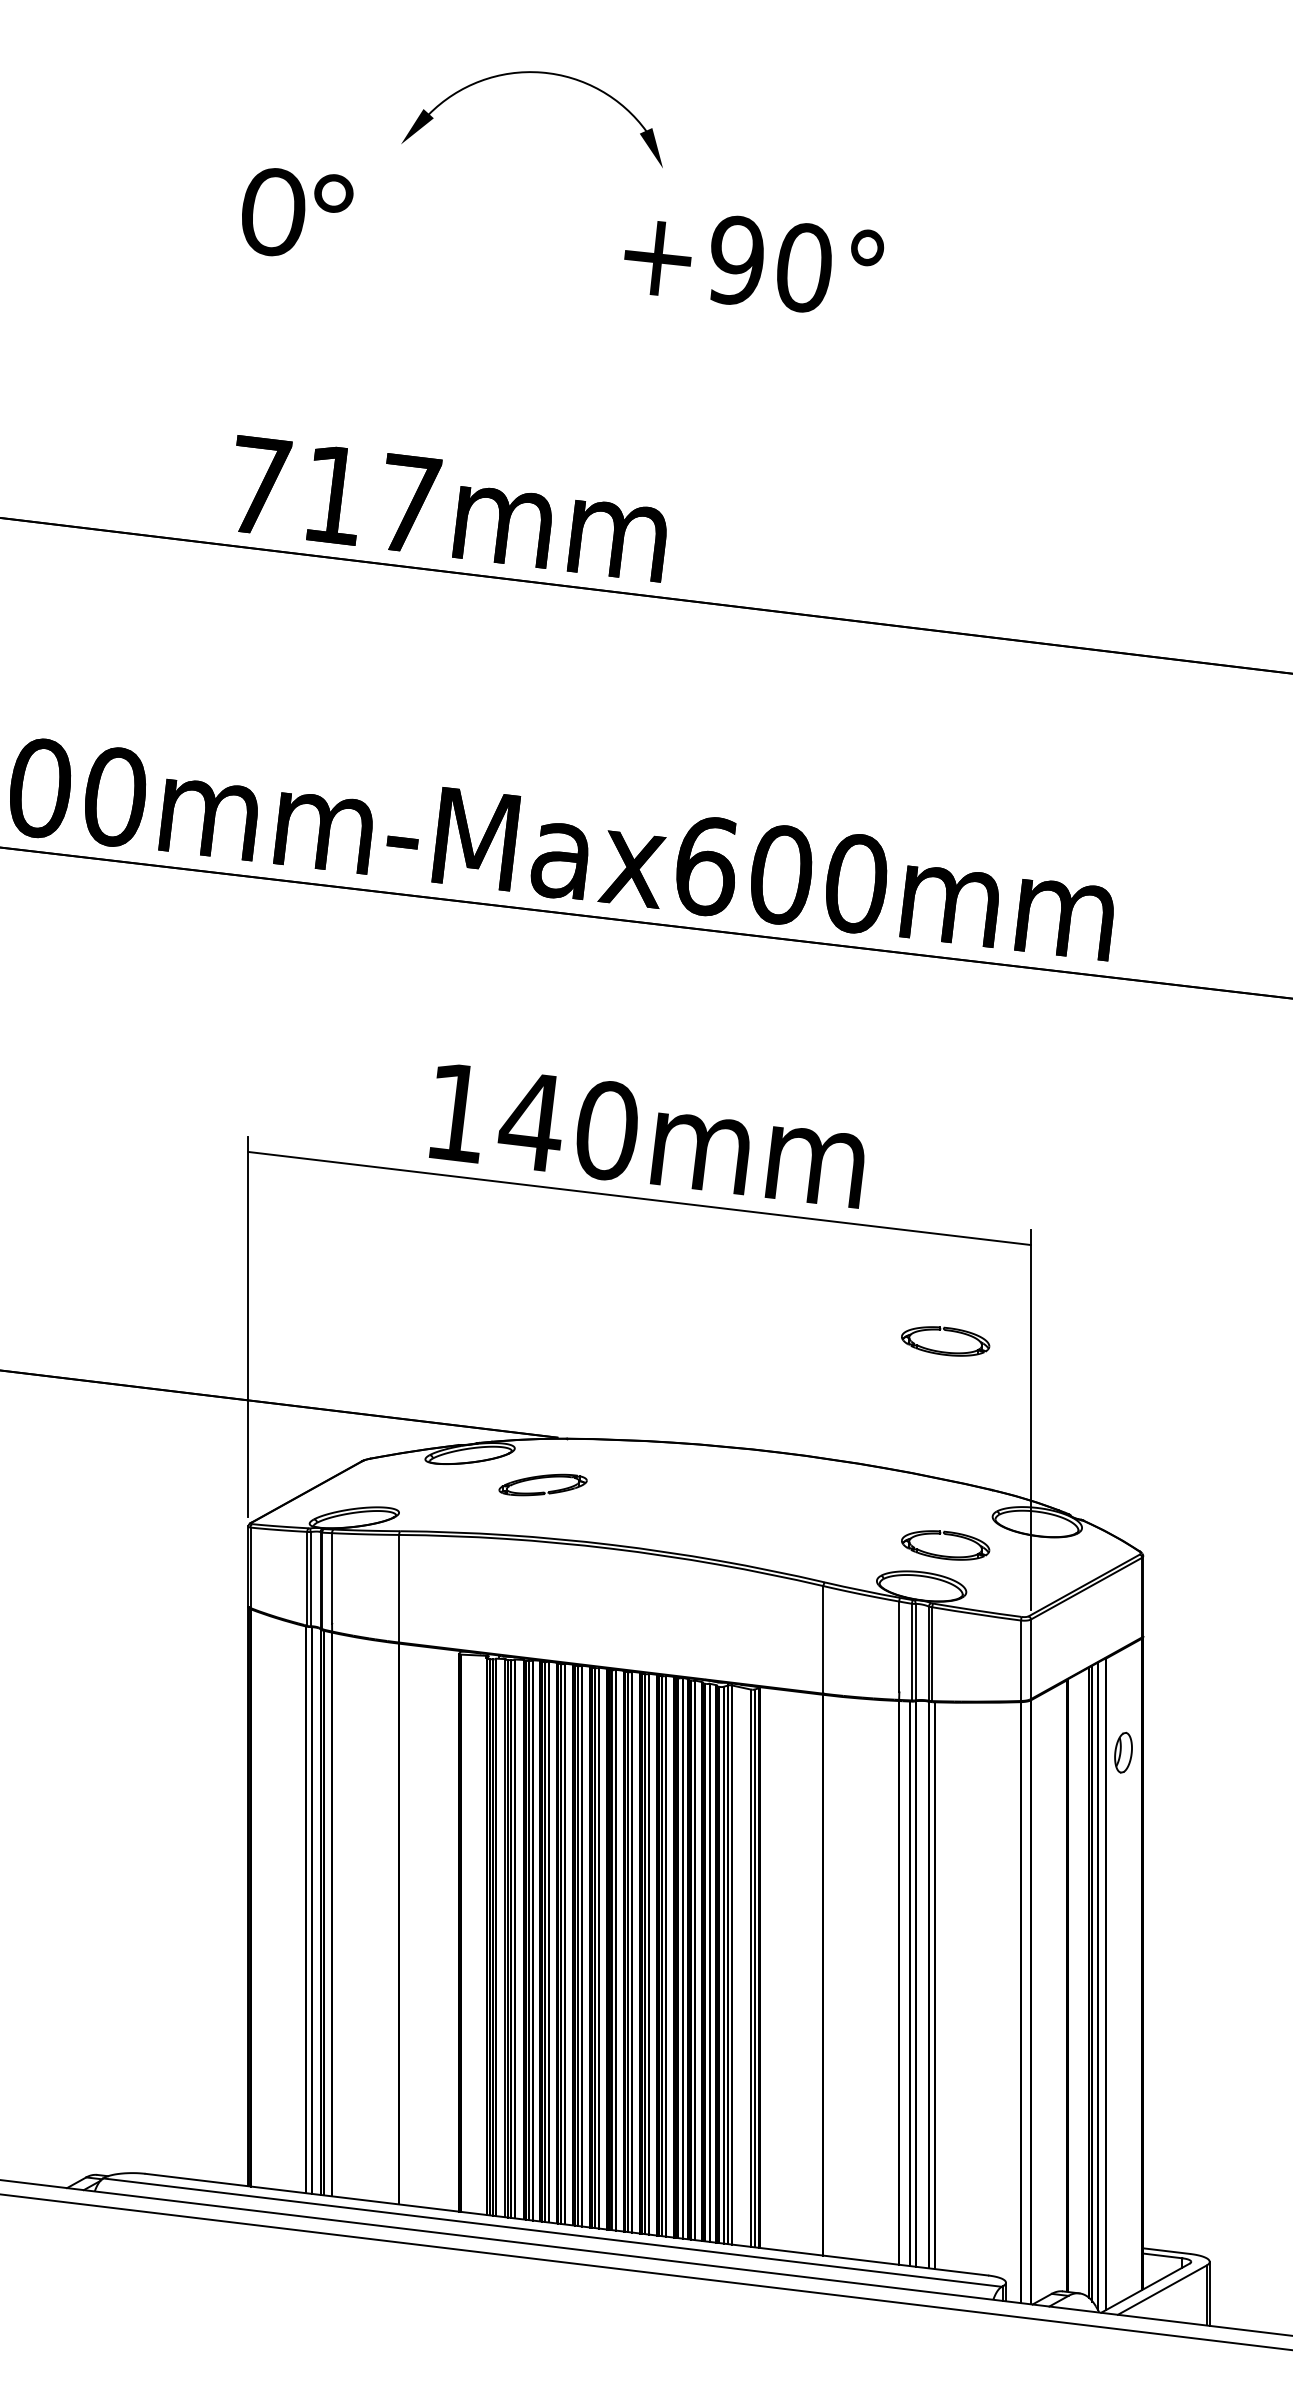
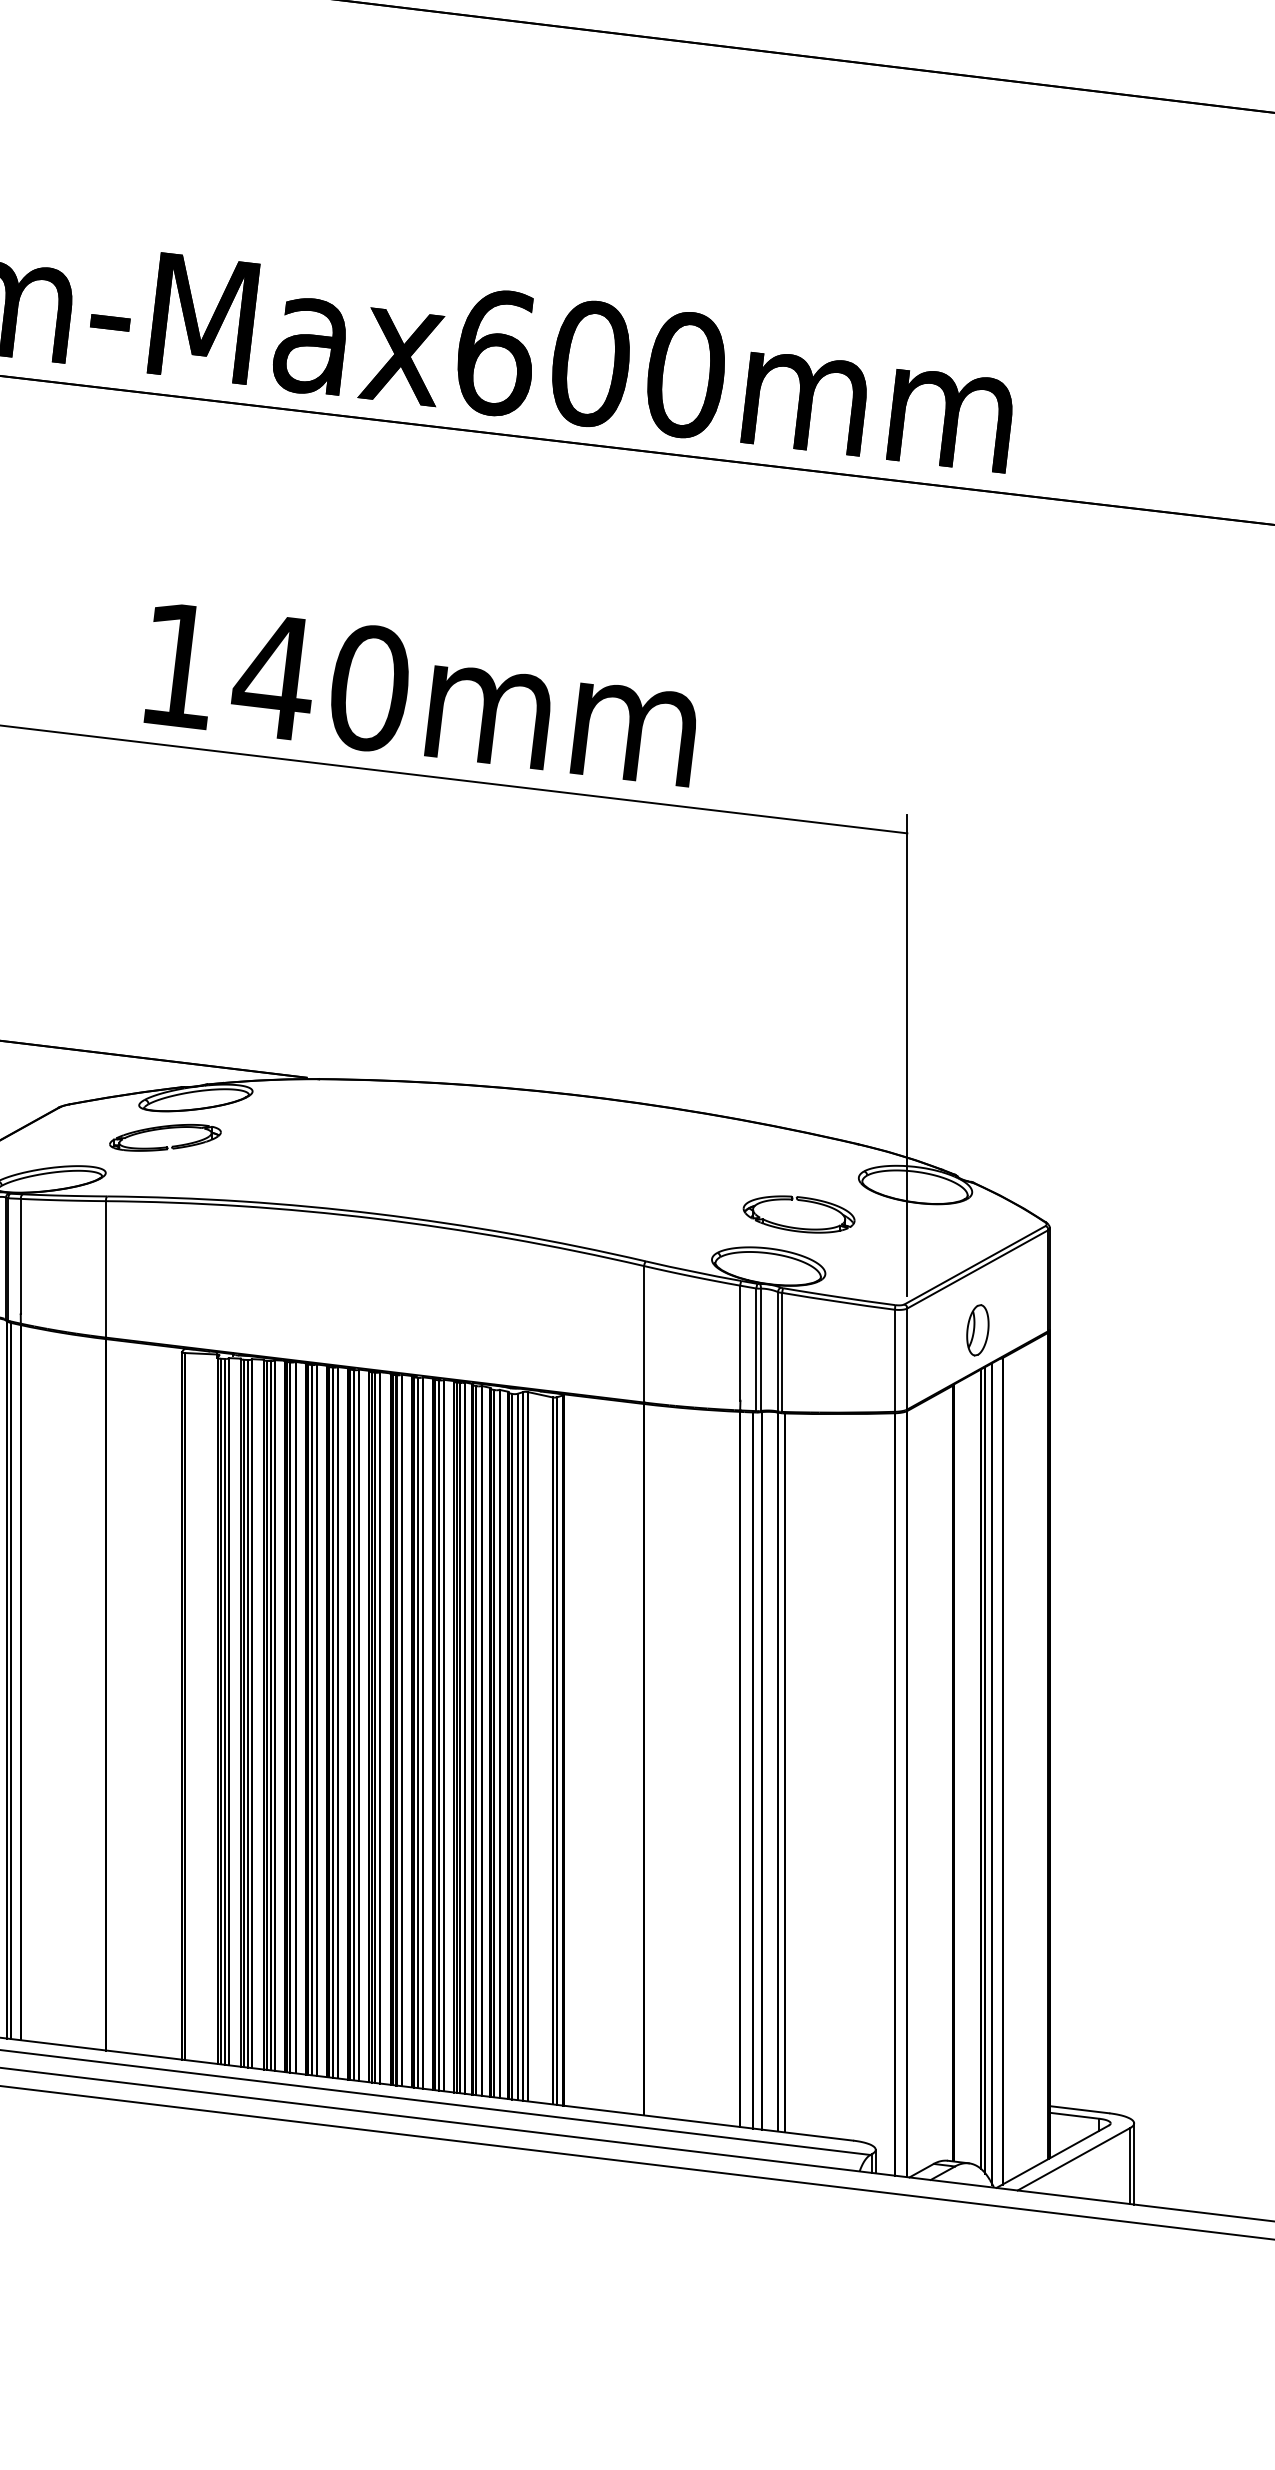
part: (945, 1351) -> (798, 968), removed
part: (542, 1484) -> (164, 1137), moved
part: (1123, 1752) -> (977, 1329), moved

